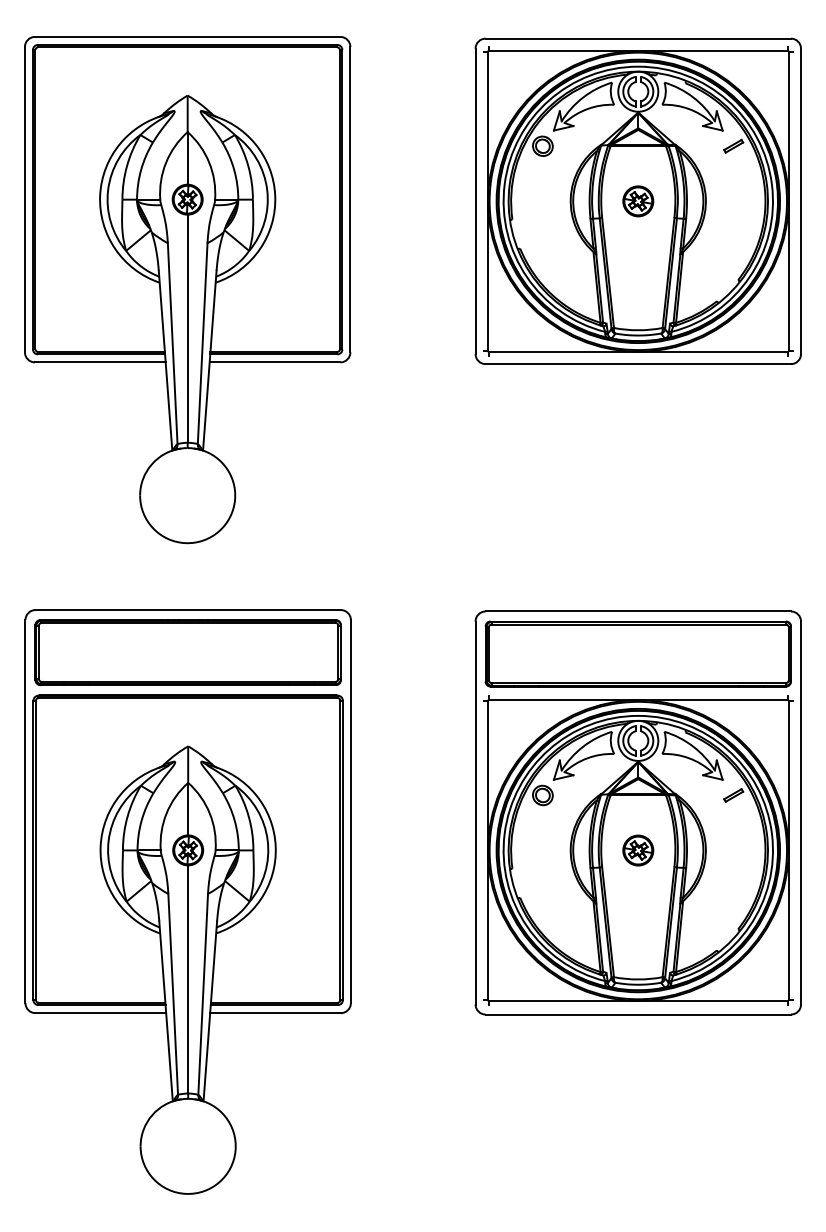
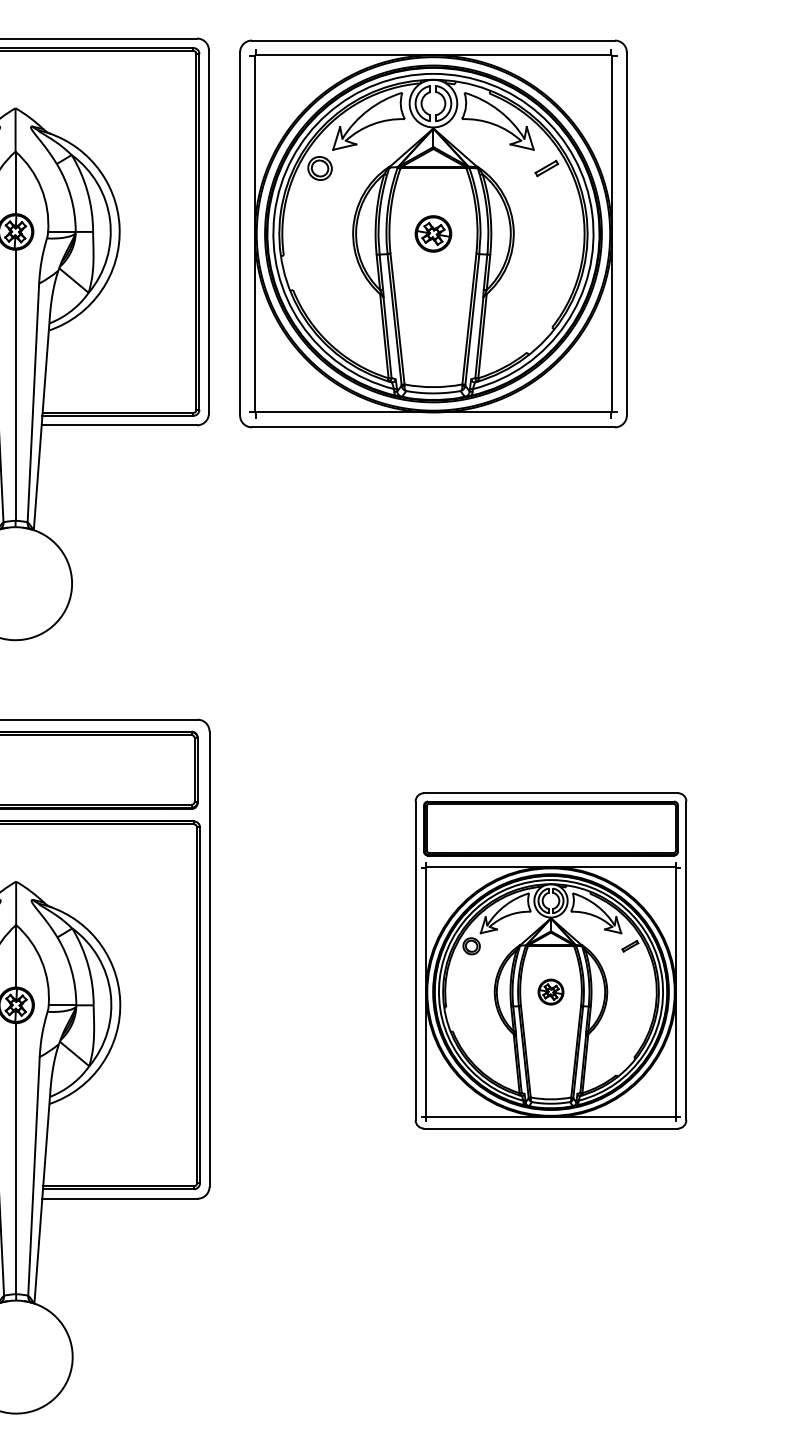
part: (637, 200) -> (432, 232), moved
part: (637, 812) -> (550, 960), size x0.7

